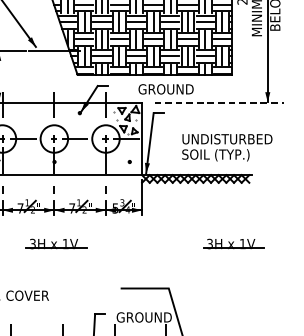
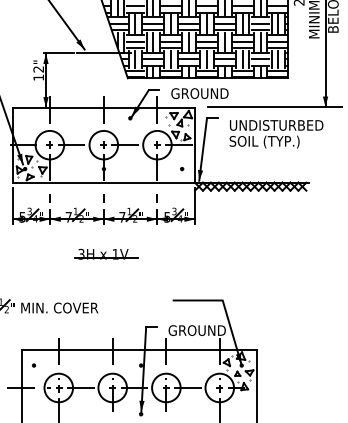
text: (165, 89) -> (199, 93), moved
line: (219, 102) -> (275, 107), dashed -> solid
text: (227, 147) -> (276, 134), moved
part: (234, 243) -> (290, 253), removed

